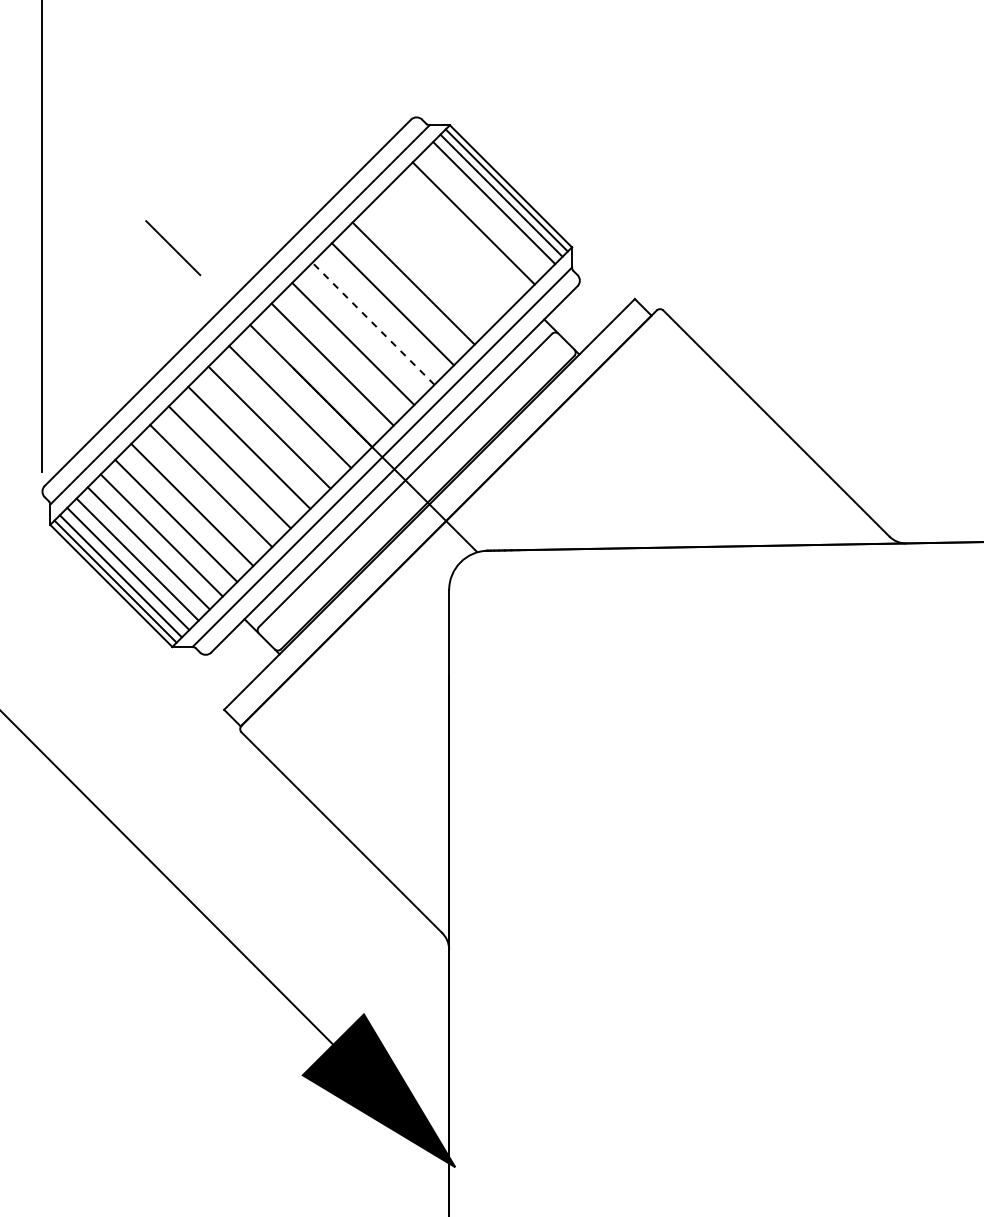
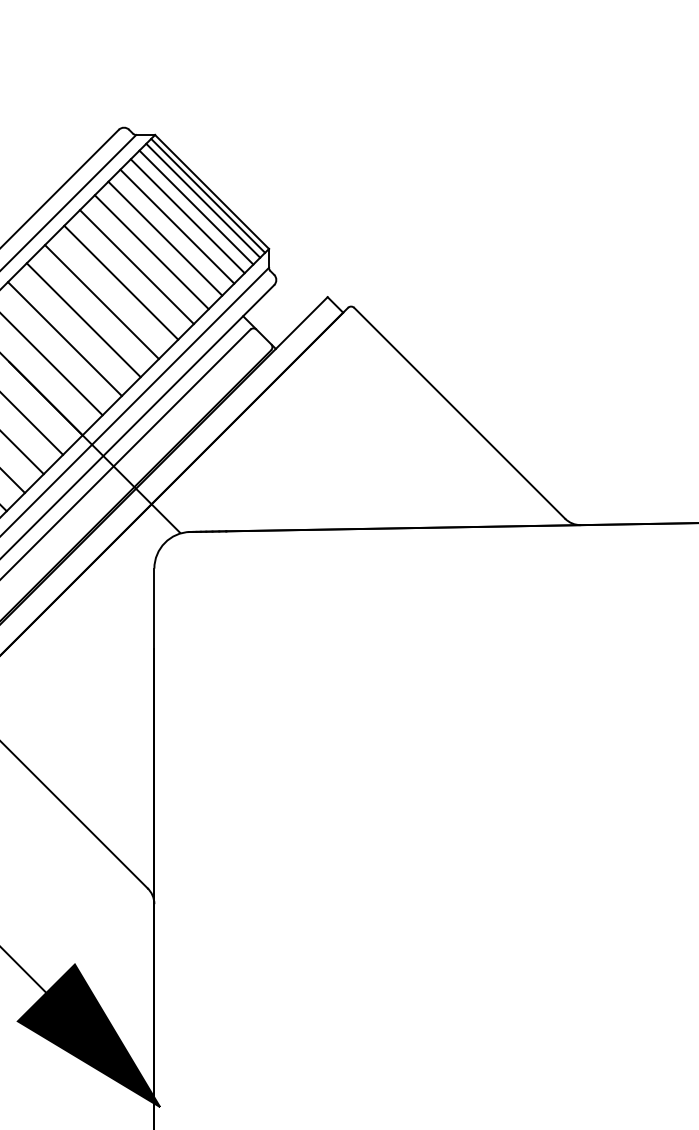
line: (484, 212) -> (187, 216), added
line: (460, 236) -> (164, 238), added
line: (446, 250) -> (151, 251), added
line: (430, 266) -> (136, 266), added
line: (373, 323) -> (83, 319), dashed -> solid

